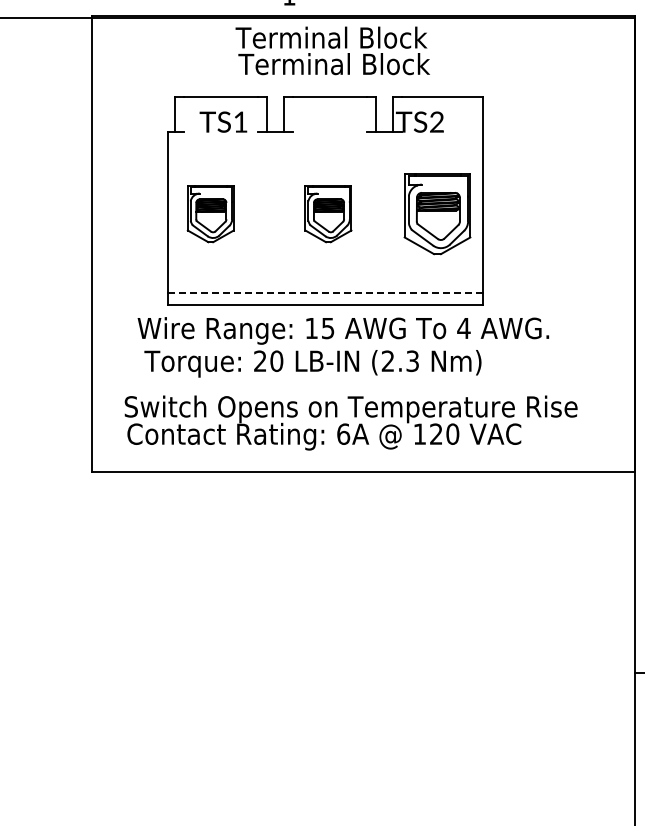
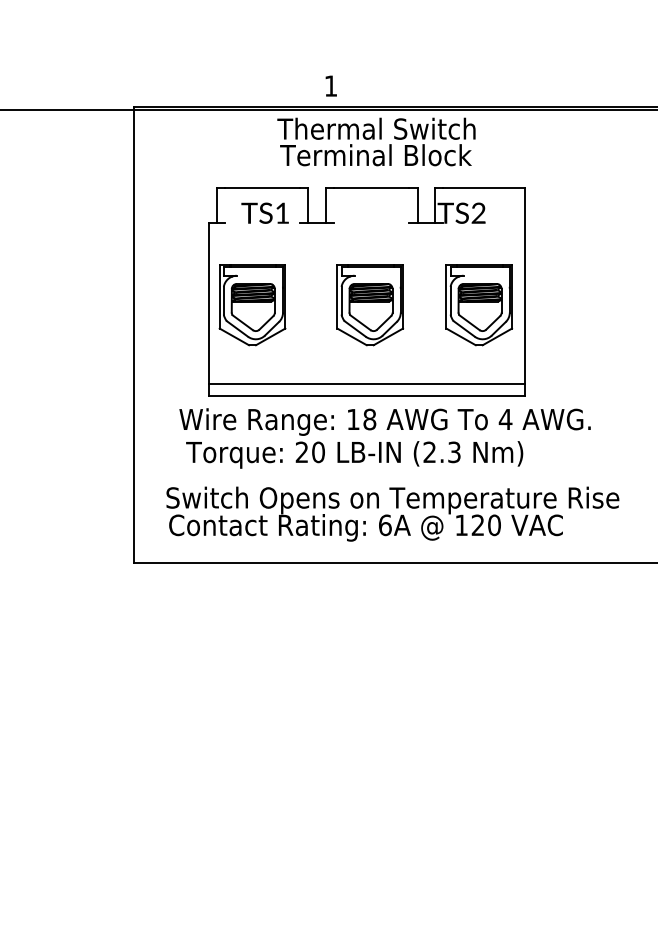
text: (342, 37) -> (384, 128), Terminal Block -> Thermal Switch
part: (210, 214) -> (252, 305), size x1.43
part: (327, 214) -> (369, 305), size x1.43
line: (325, 292) -> (367, 383), dashed -> solid
text: (327, 328) -> (369, 419), 15 -> 18

